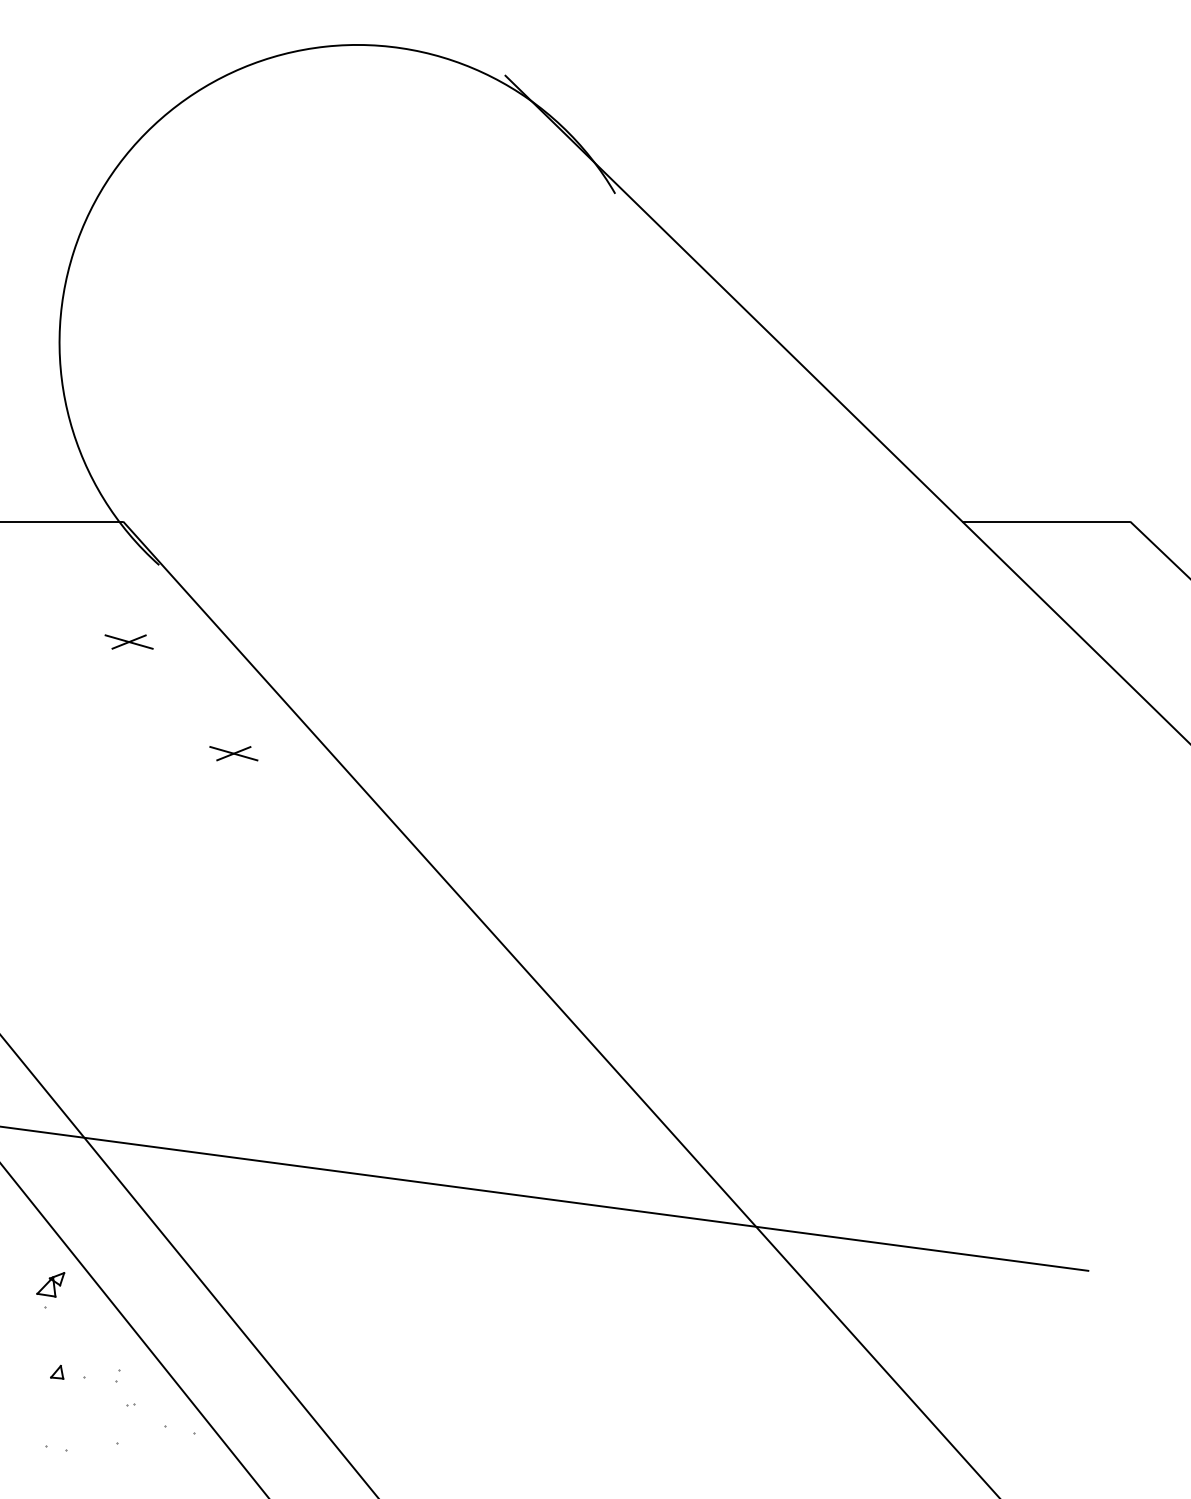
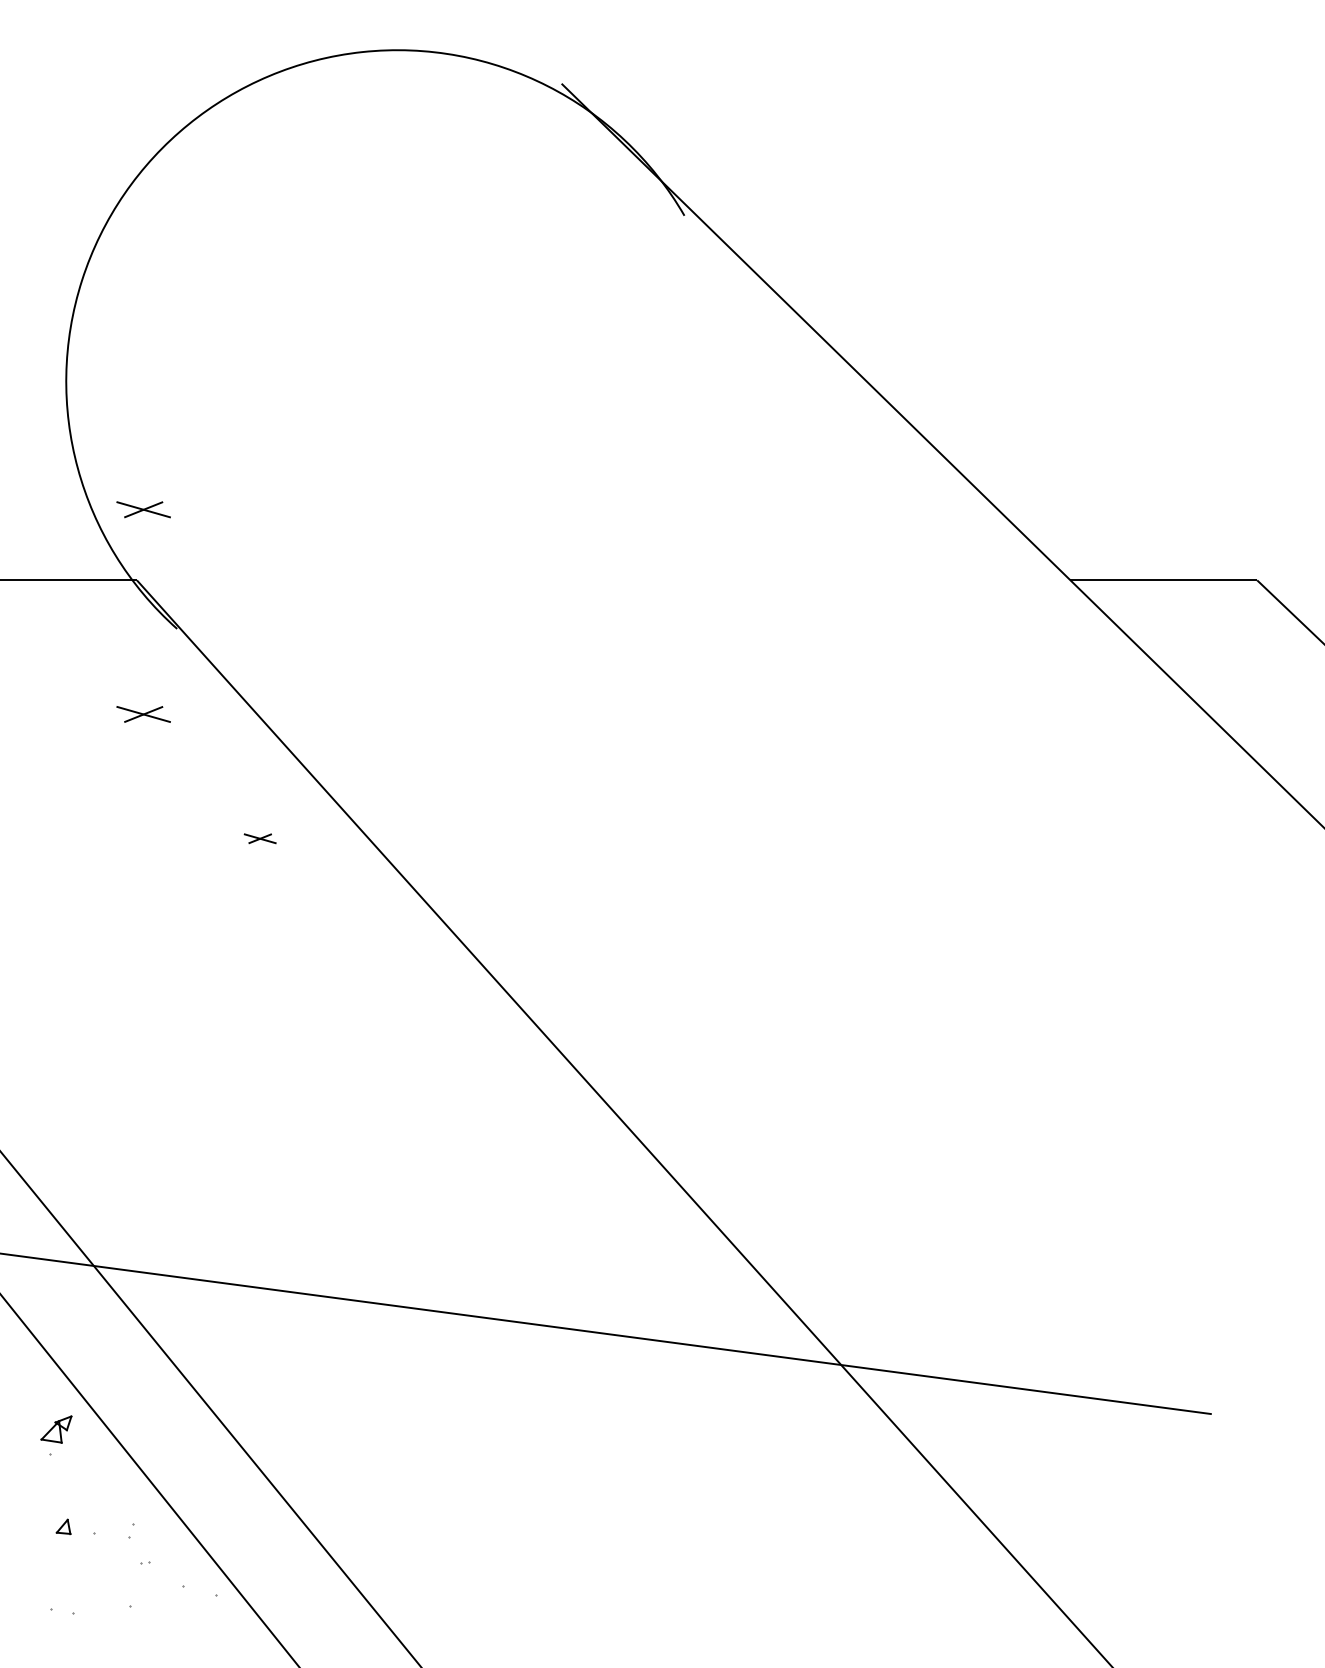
part: (128, 457) -> (142, 509), added
part: (233, 753) -> (259, 838), size x0.6

